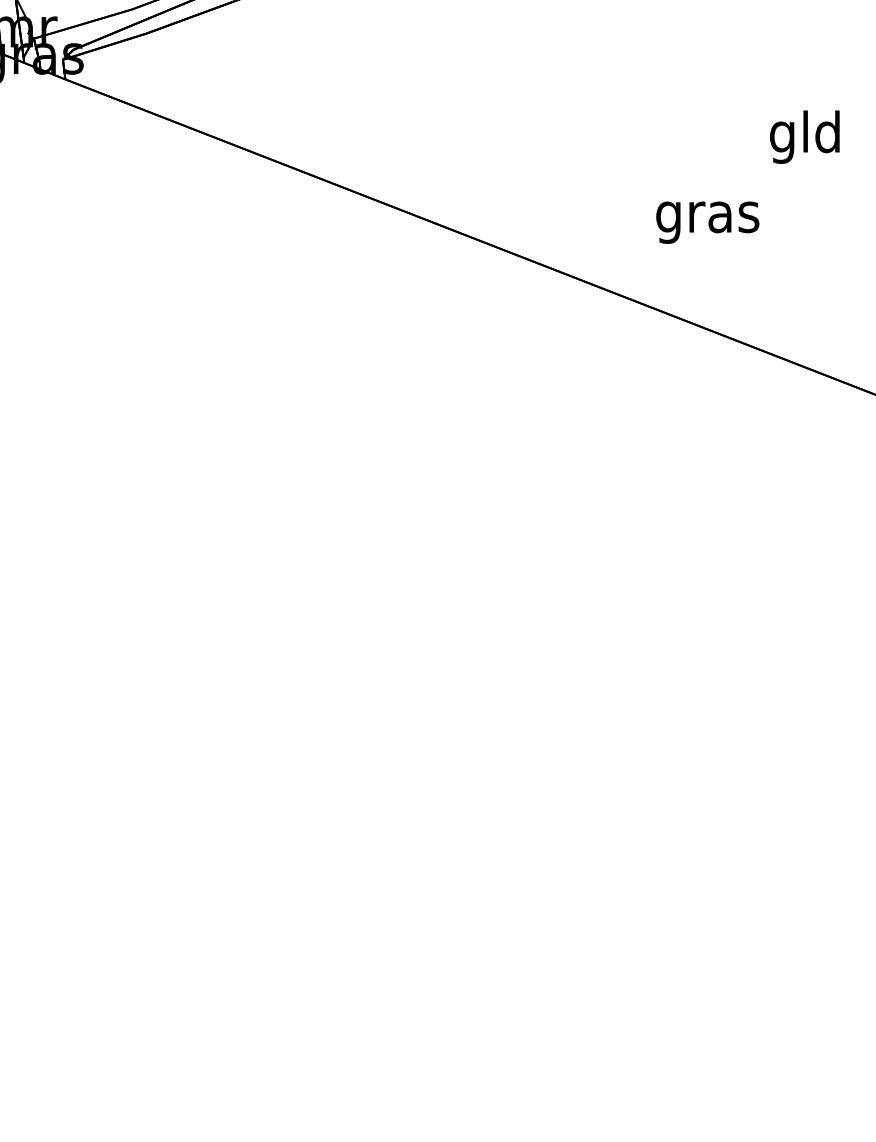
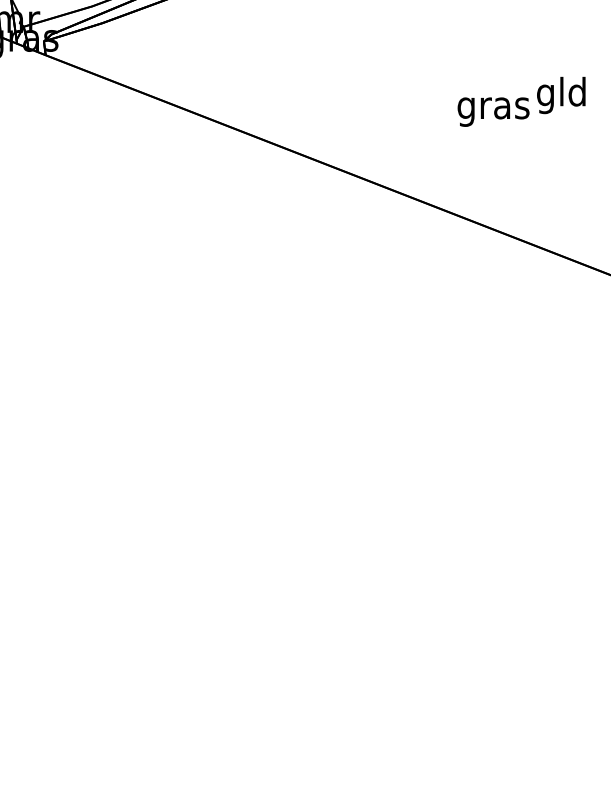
text: (707, 221) -> (493, 111), moved

